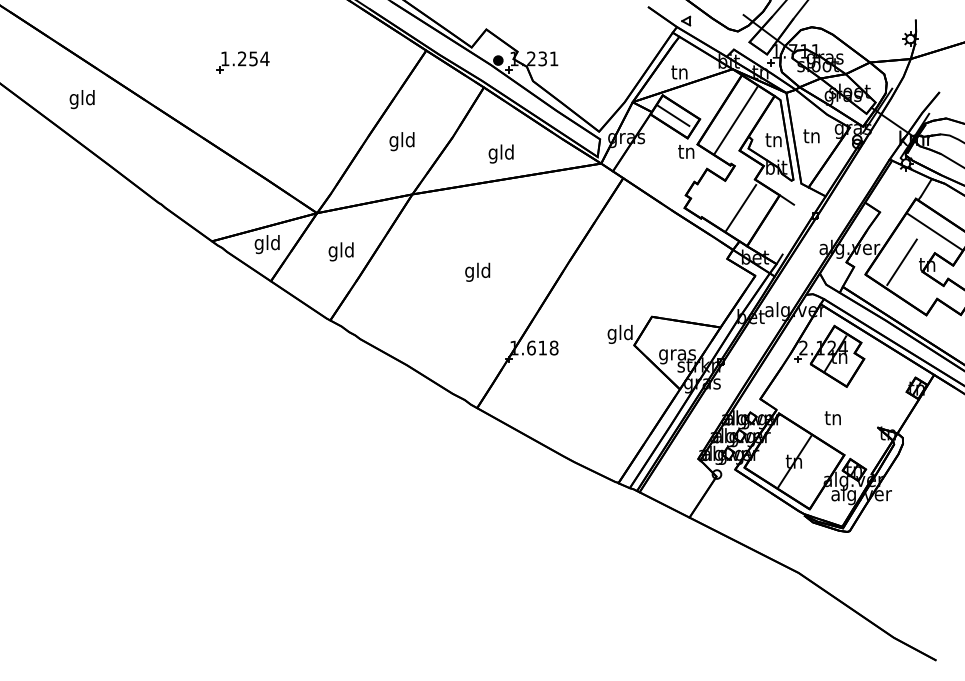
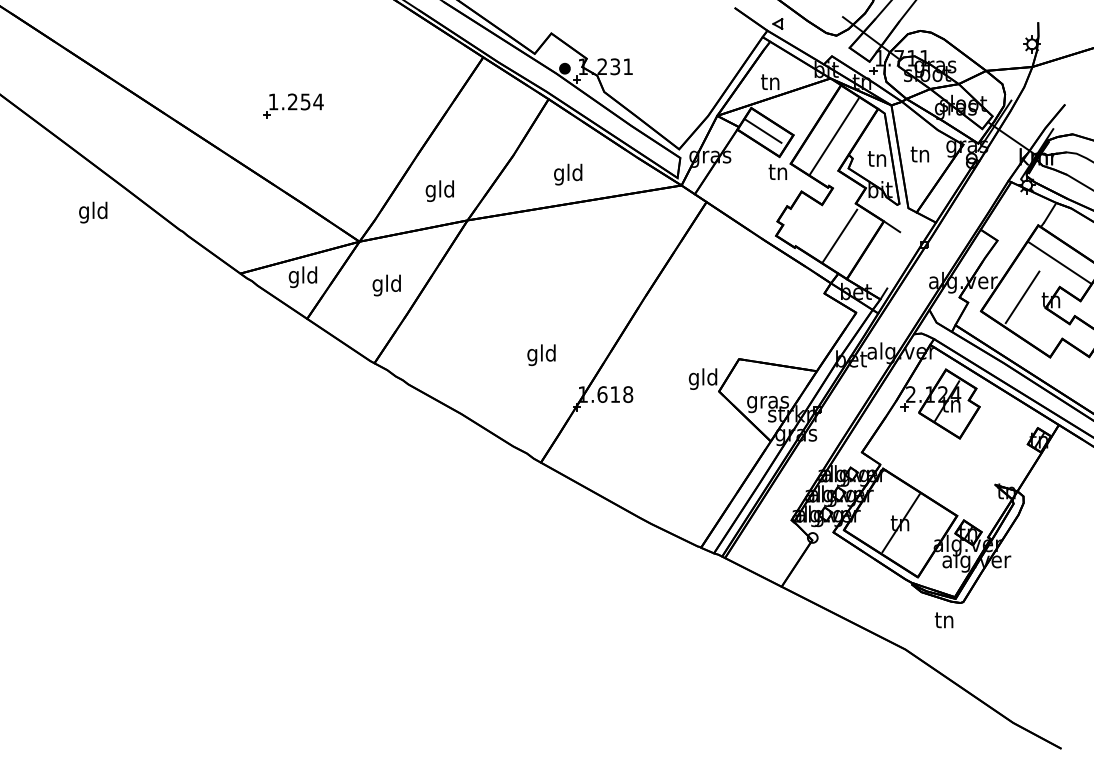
part: (242, 62) -> (293, 106), moved
text: (81, 99) -> (92, 212), moved
text: (401, 141) -> (439, 191), moved
text: (477, 271) -> (541, 354), moved
text: (832, 418) -> (943, 620), moved

